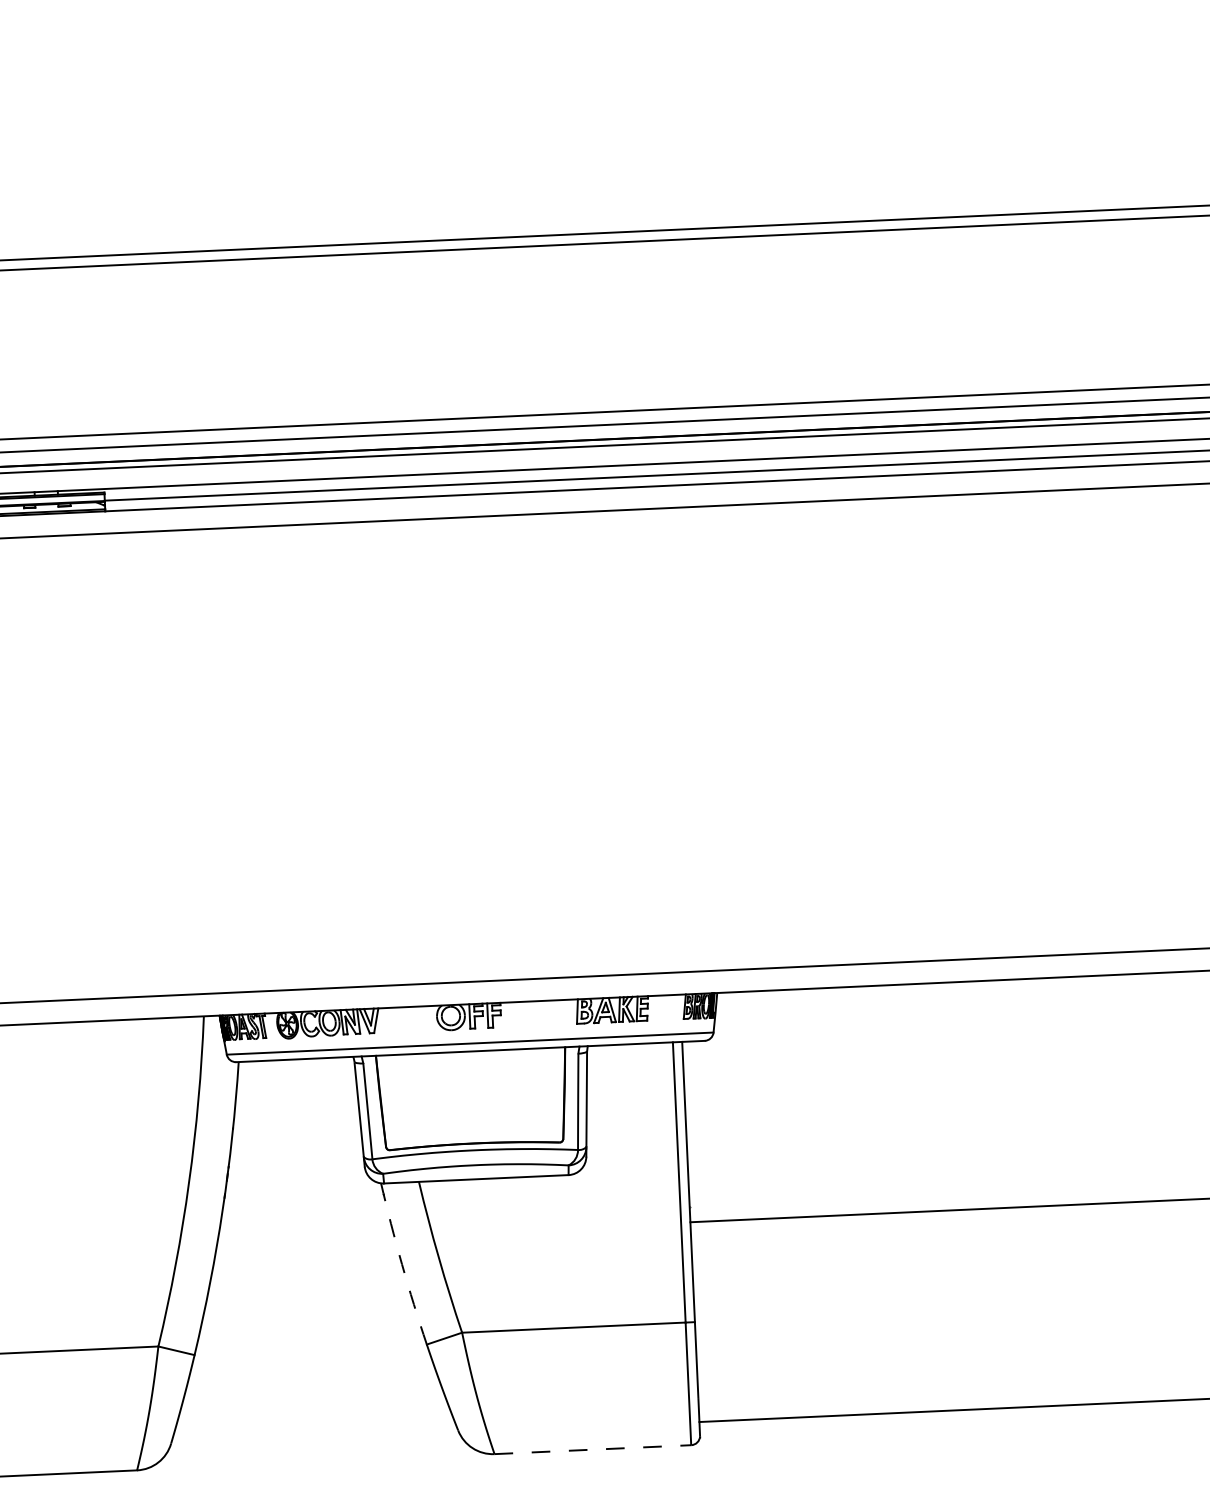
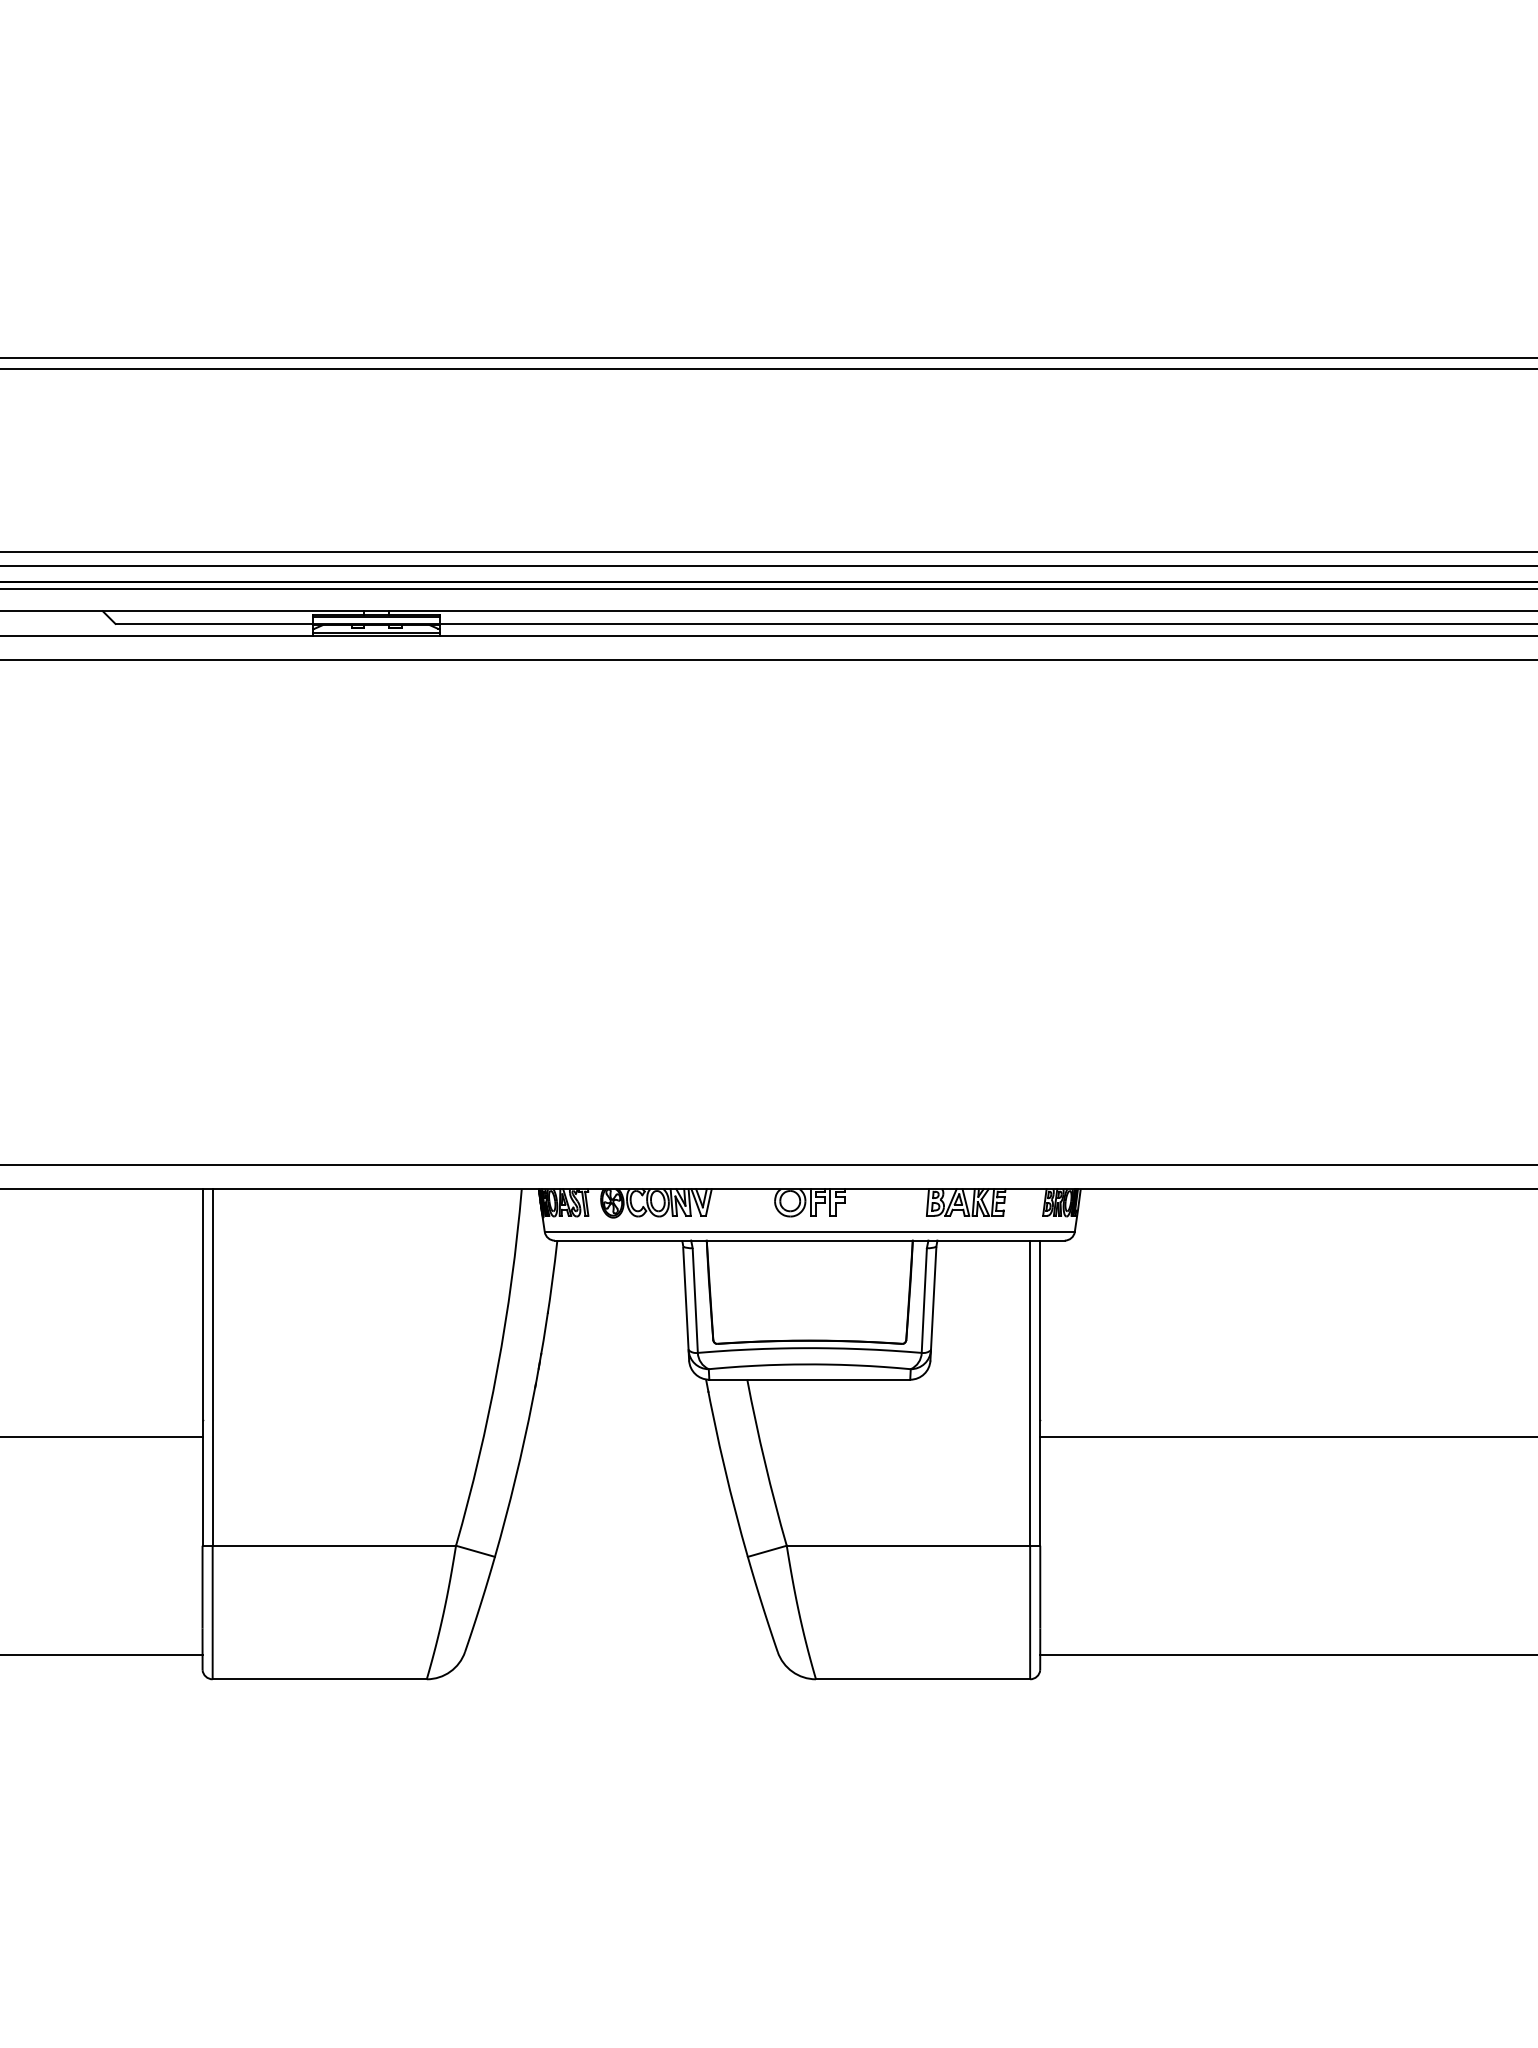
arc: (401, 1264) -> (724, 1468), dashed -> solid
line: (593, 1449) -> (923, 1679), dashed -> solid

